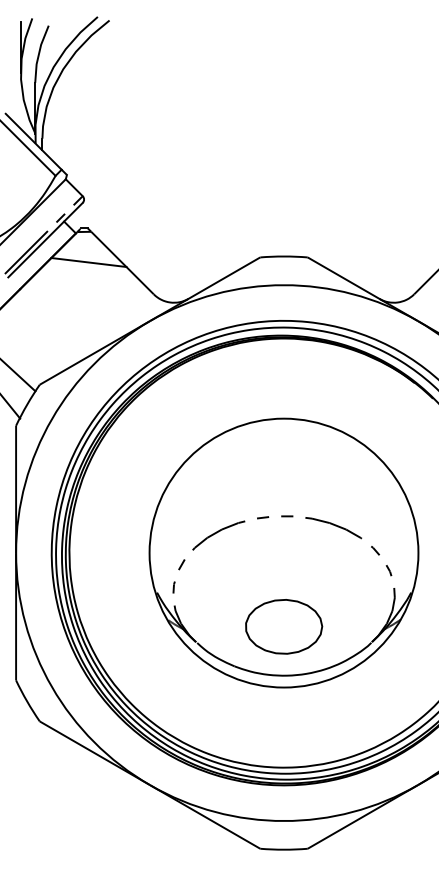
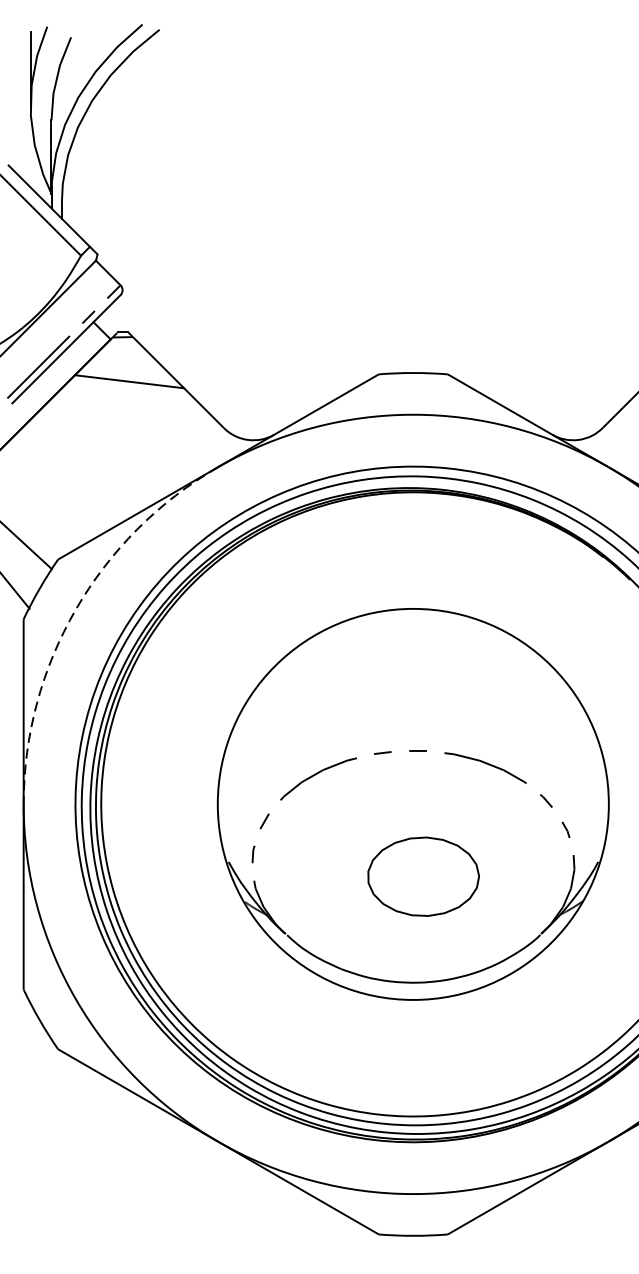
arc: (51, 419) -> (75, 610), solid -> dashed
part: (284, 626) -> (424, 876), moved

